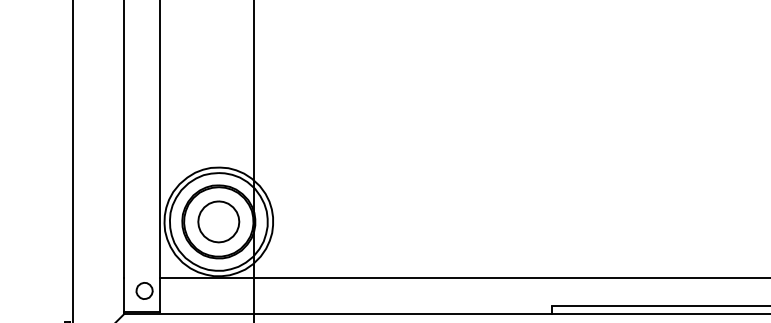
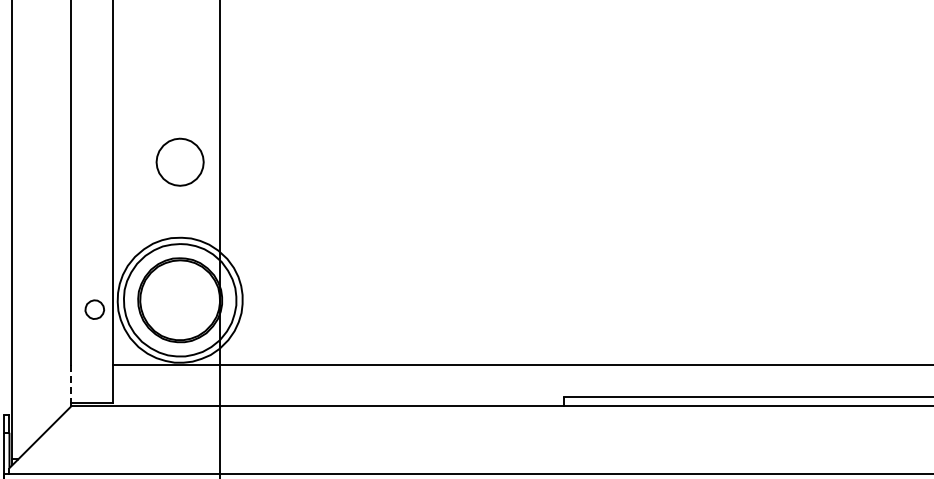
part: (218, 221) -> (179, 161), moved
part: (144, 290) -> (94, 309), moved
line: (124, 295) -> (71, 384), solid -> dashed

